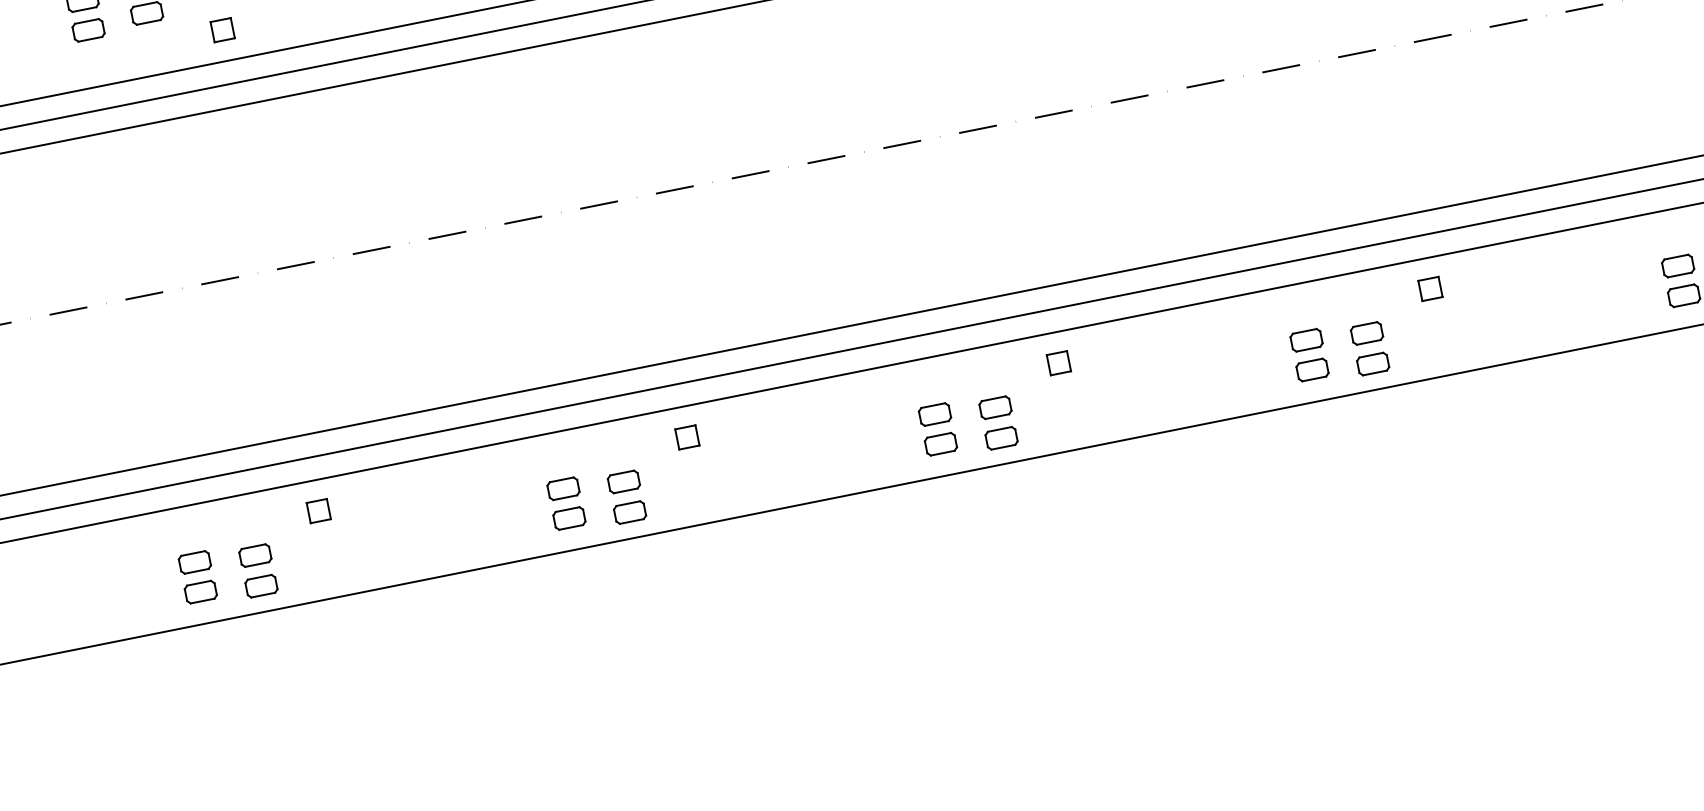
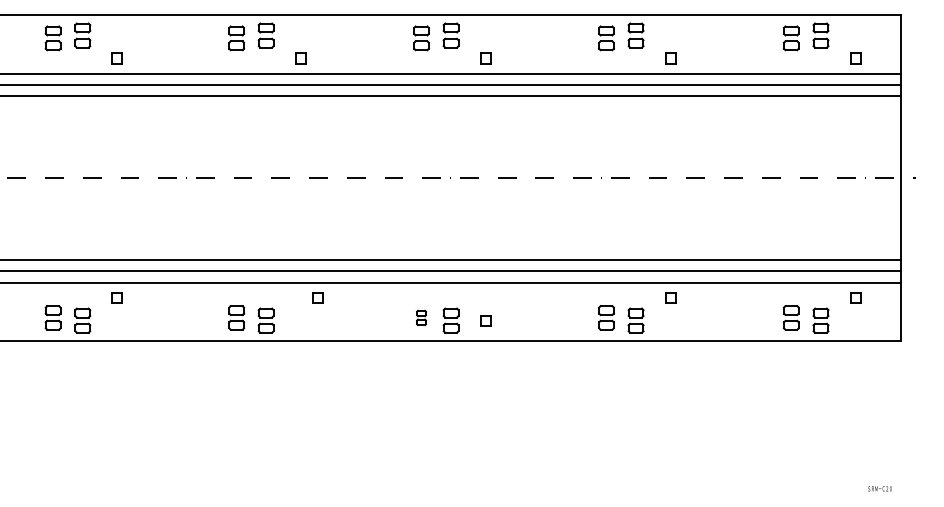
part: (1058, 362) -> (485, 320), moved
part: (937, 428) -> (421, 317), size x0.6
part: (686, 436) -> (317, 297), moved

